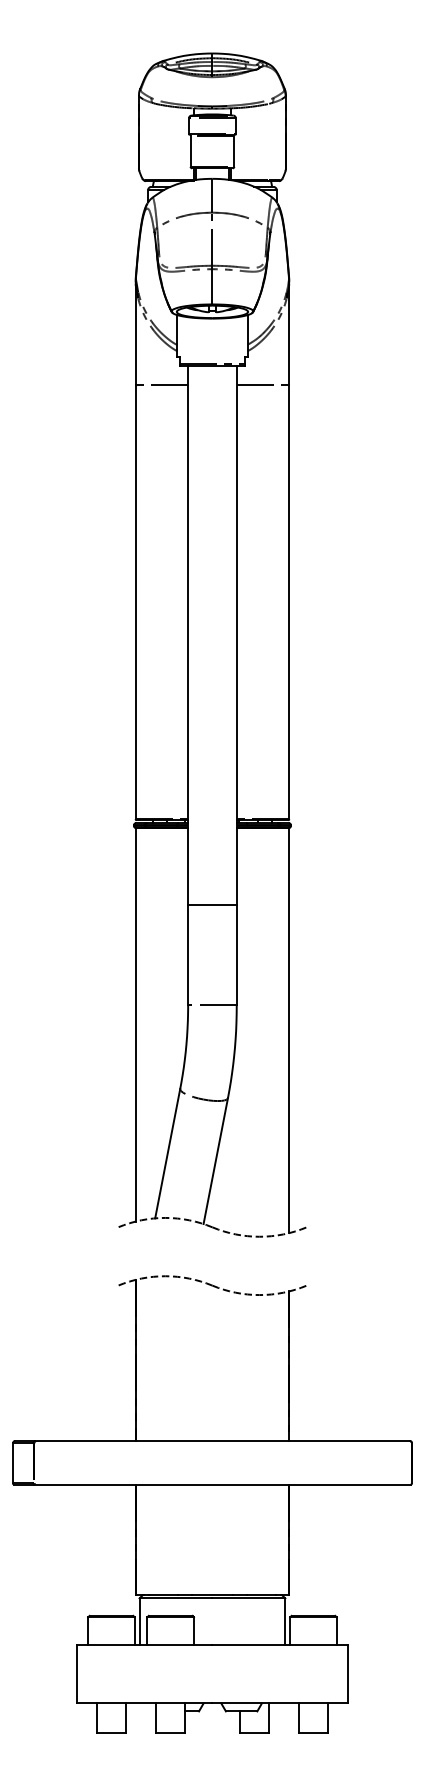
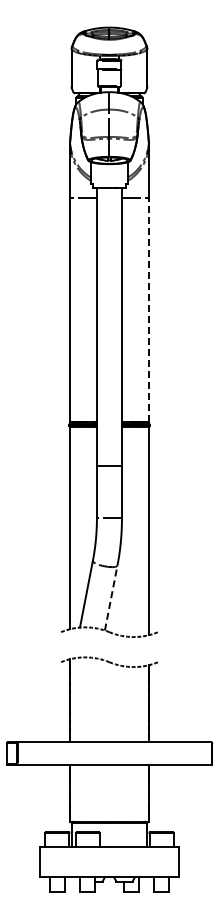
line: (288, 602) -> (148, 310), solid -> dashed
line: (216, 1159) -> (111, 597), solid -> dashed

